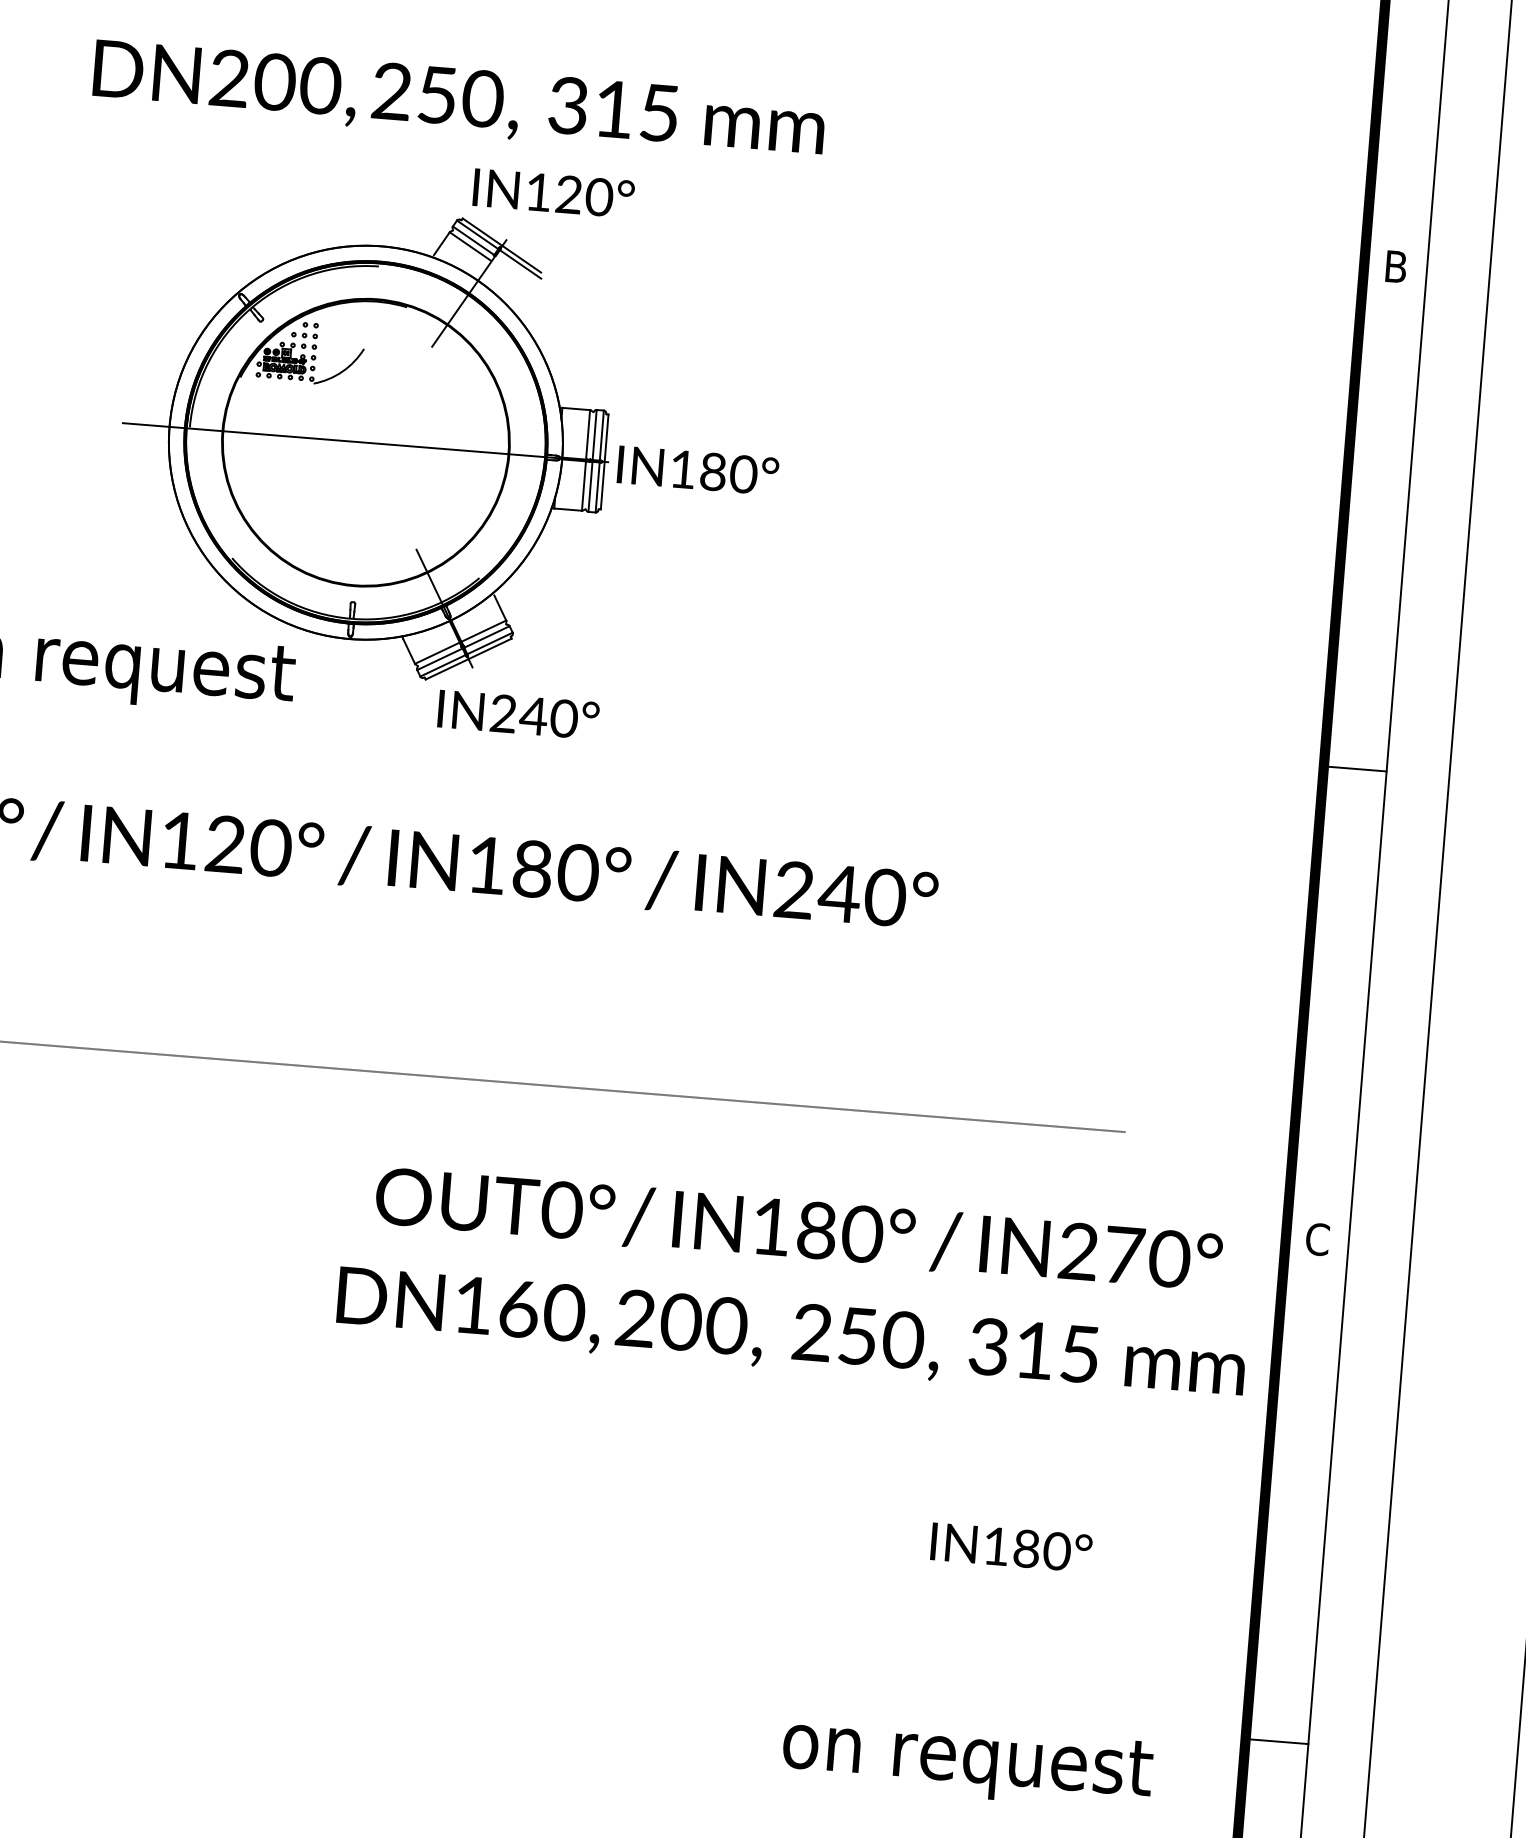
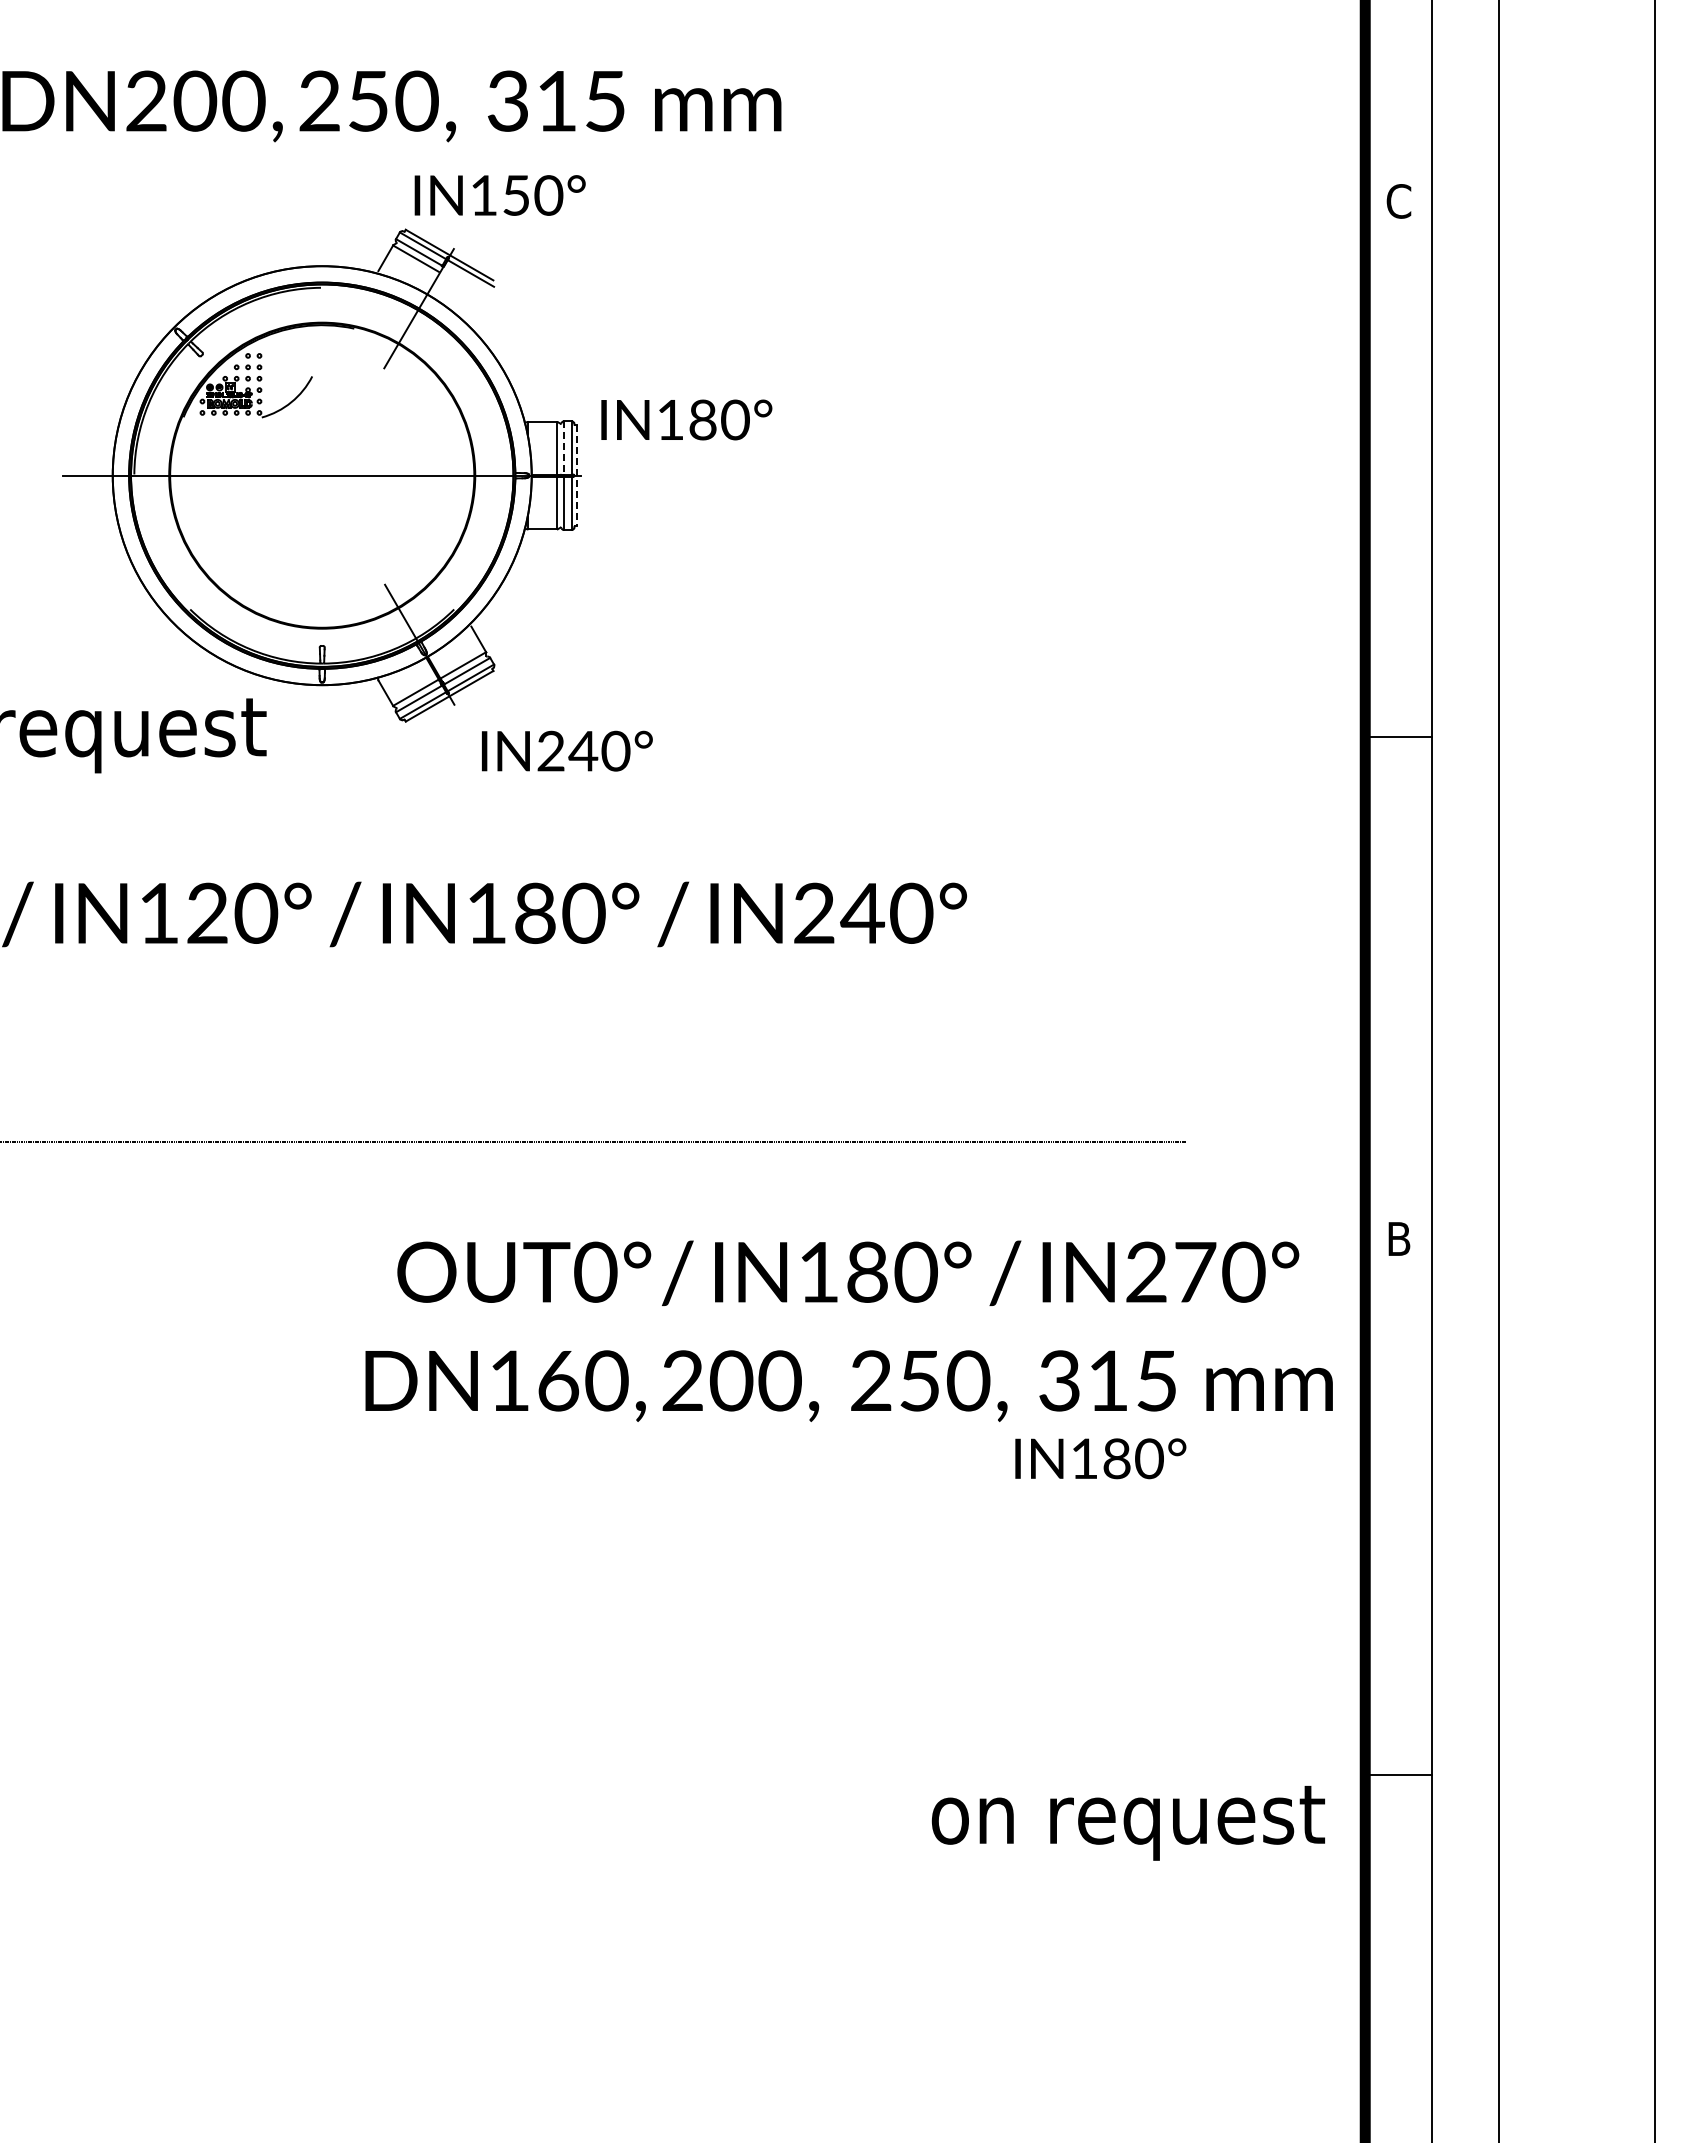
text: (569, 194) -> (516, 195), IN120° -> IN150°
text: (1395, 266) -> (1398, 201), B -> C
line: (595, 435) -> (564, 448), solid -> dashed
line: (604, 461) -> (576, 475), solid -> dashed
text: (697, 470) -> (686, 419), moved
text: (518, 714) -> (567, 750), moved
text: (1317, 1238) -> (1398, 1238), C -> B
text: (1011, 1547) -> (1100, 1458), moved
text: (966, 1762) -> (1127, 1823), moved

